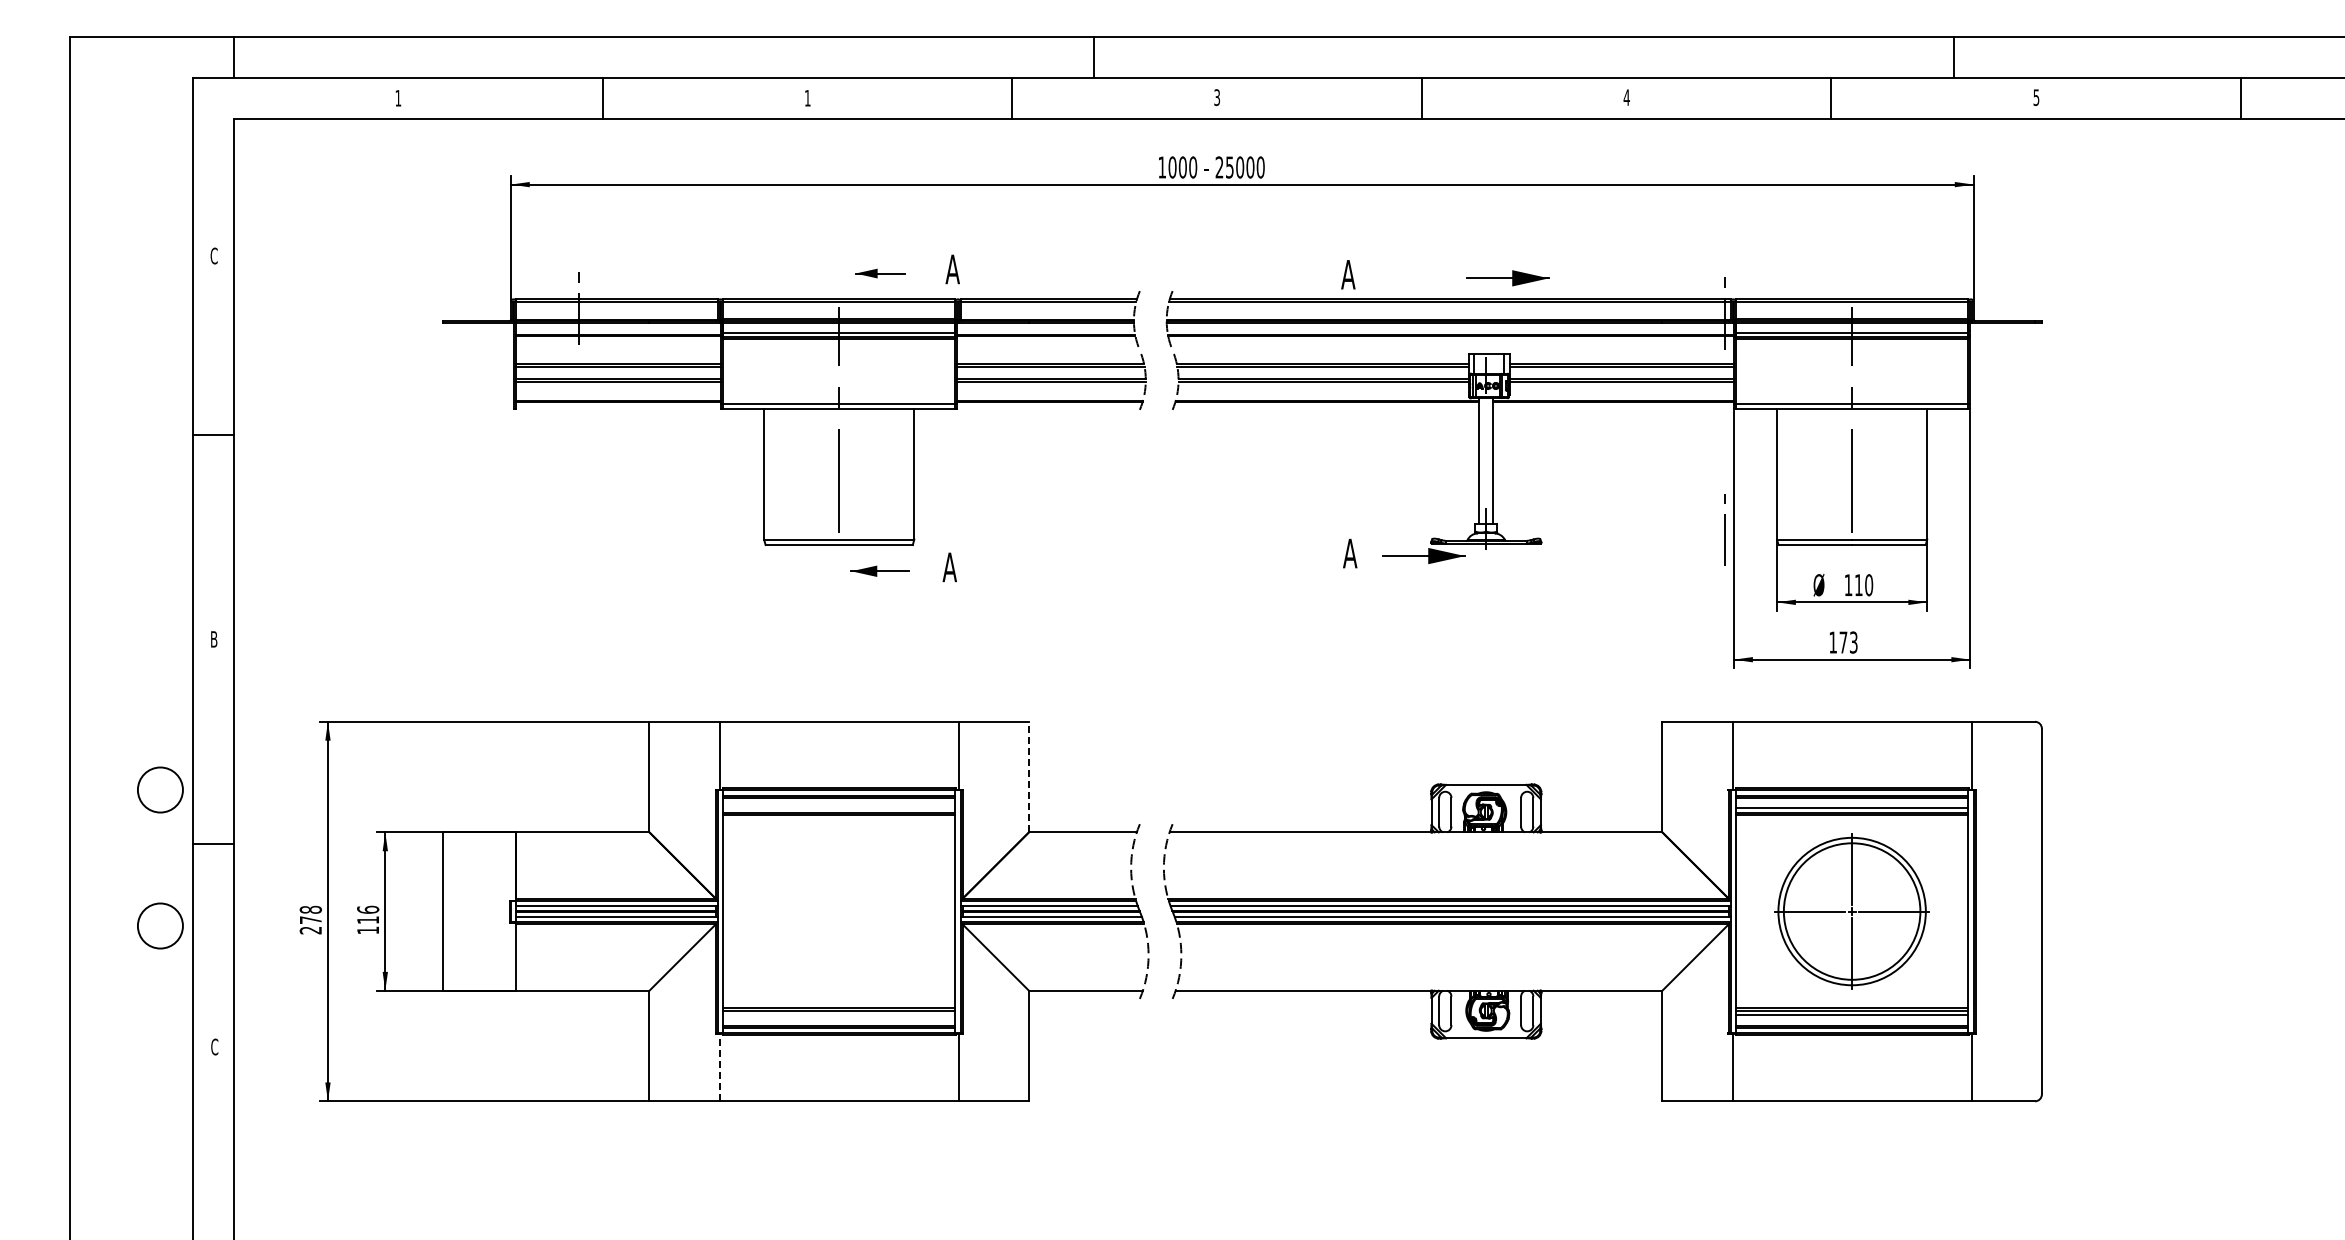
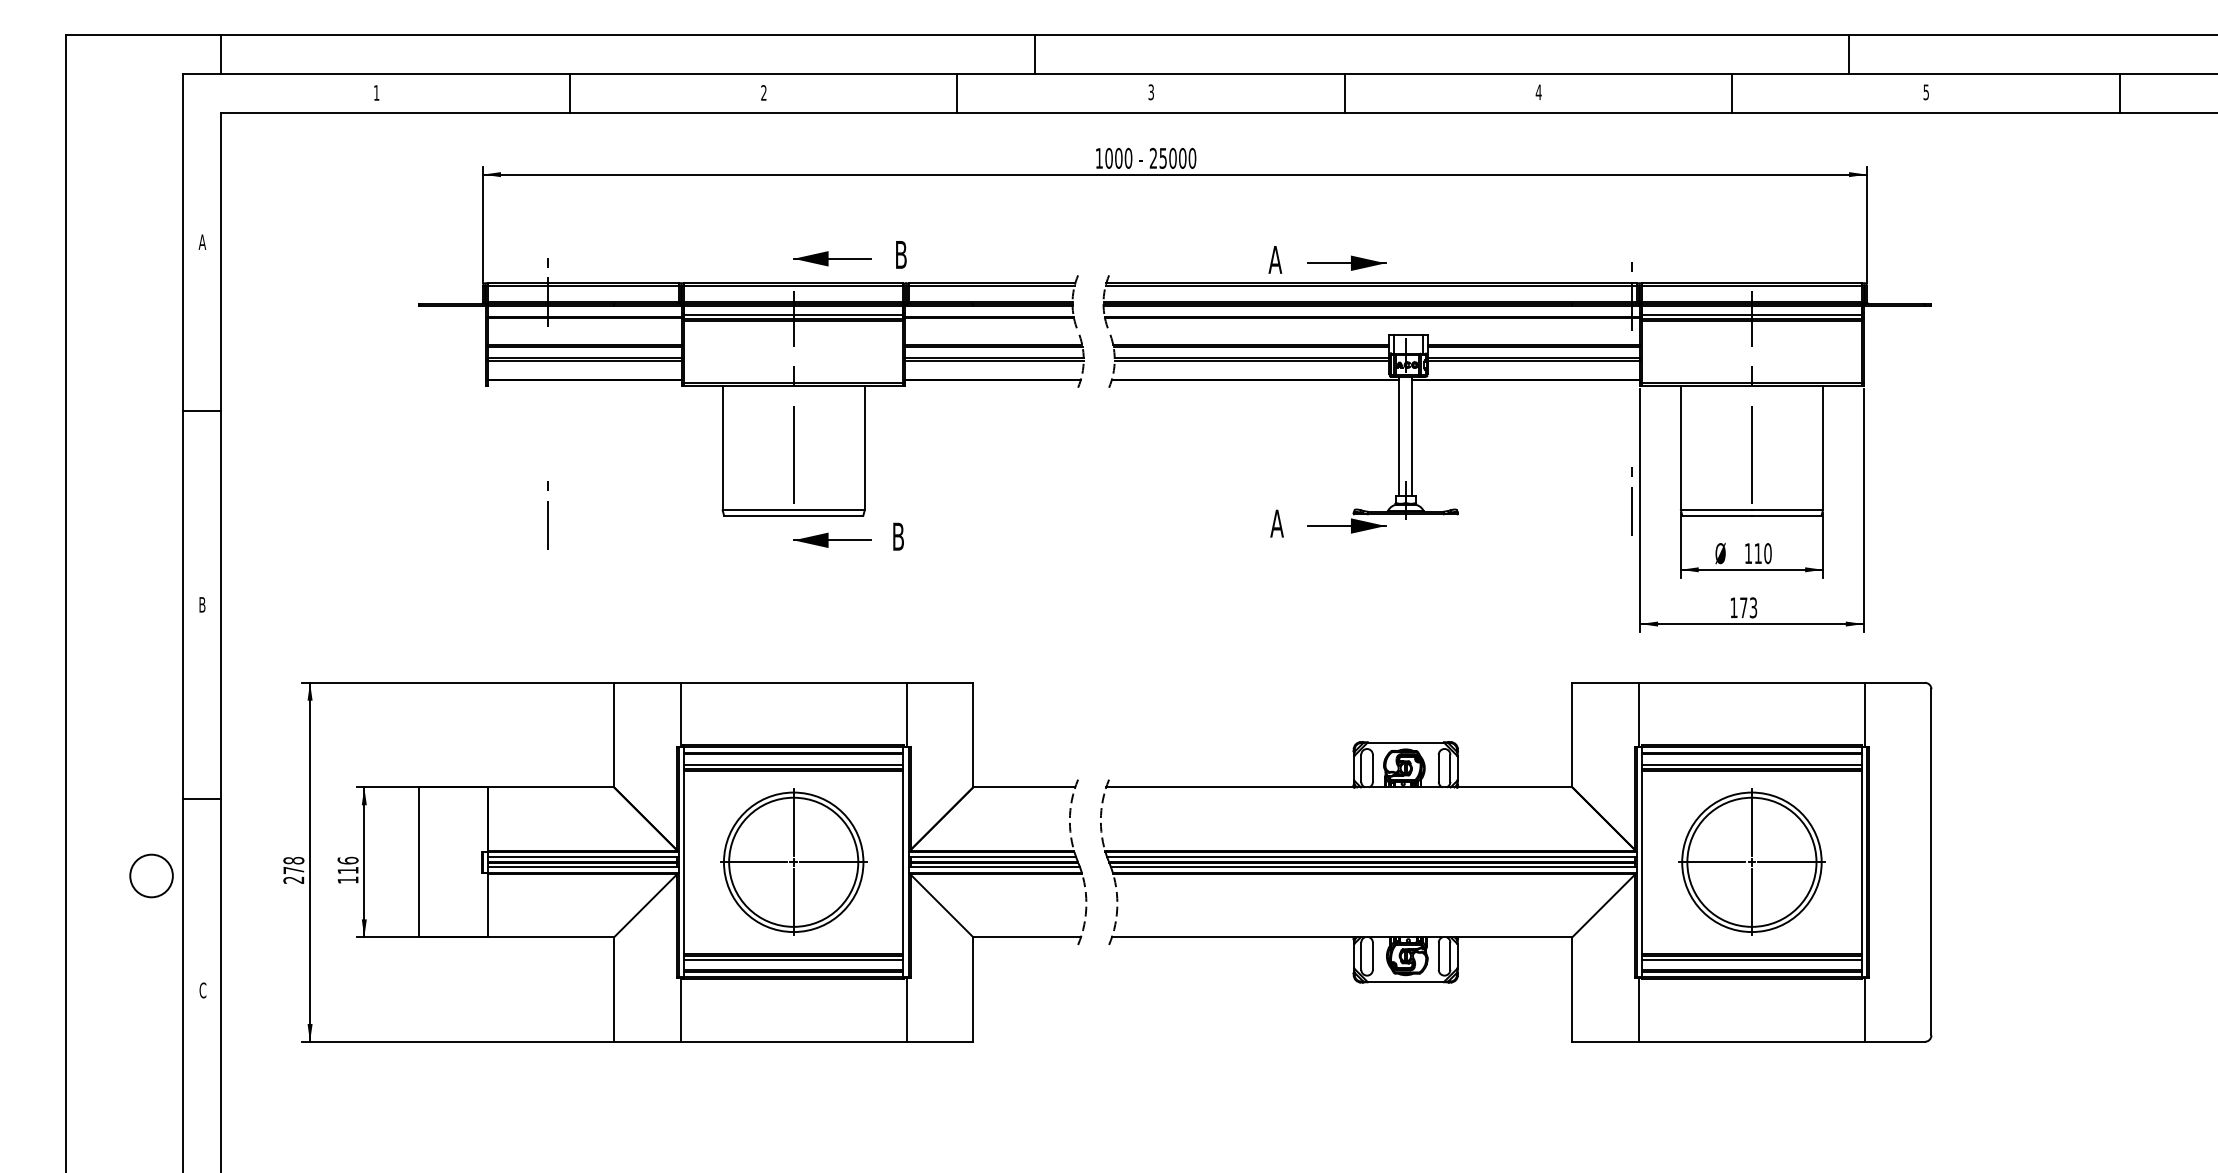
text: (807, 97) -> (763, 92), 1 -> 2
text: (214, 255) -> (202, 241), C -> A
text: (952, 269) -> (900, 254), A -> B
part: (879, 273) -> (831, 258), size x1.67
part: (1507, 278) -> (1346, 263), moved
line: (578, 544) -> (547, 515), added
text: (949, 567) -> (898, 536), A -> B
part: (879, 571) -> (831, 540), size x1.43
line: (1028, 776) -> (972, 734), dashed -> solid
circle: (160, 789) -> (151, 746), removed
line: (839, 808) -> (793, 764), added
part: (838, 911) -> (793, 862), added
line: (839, 1014) -> (793, 959), added
line: (719, 1067) -> (680, 1009), dashed -> solid

